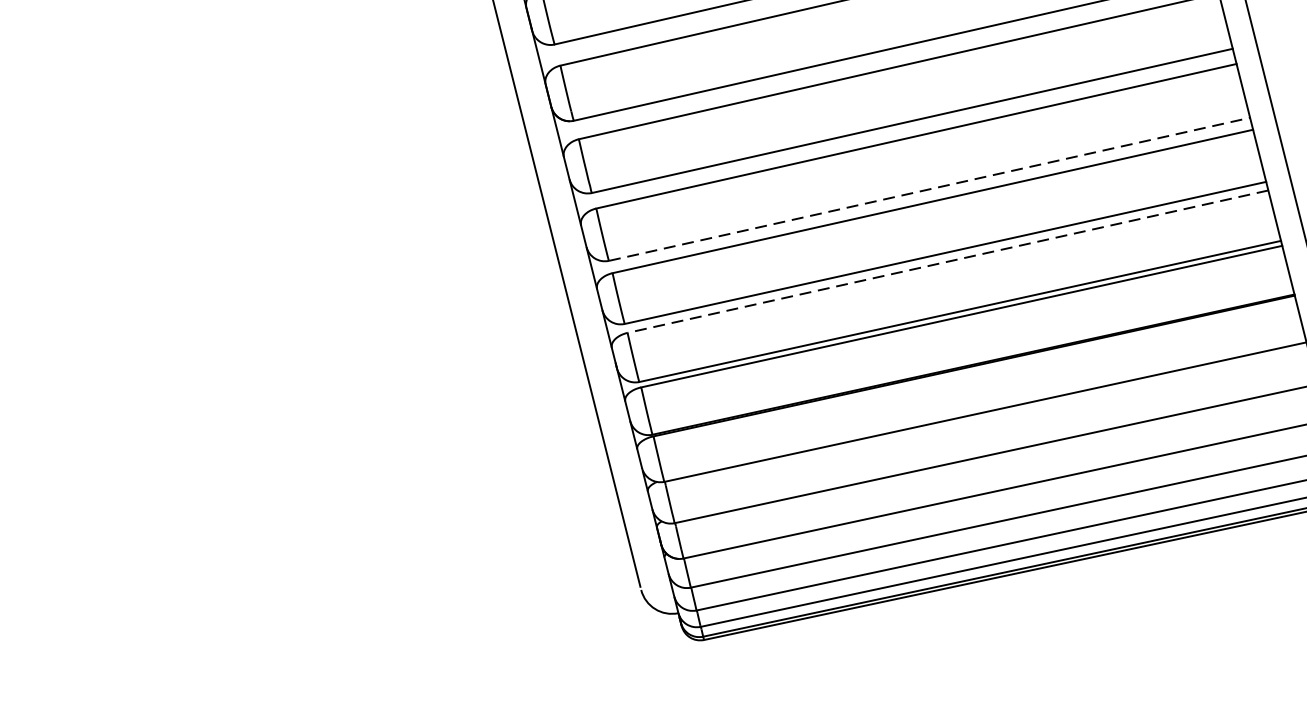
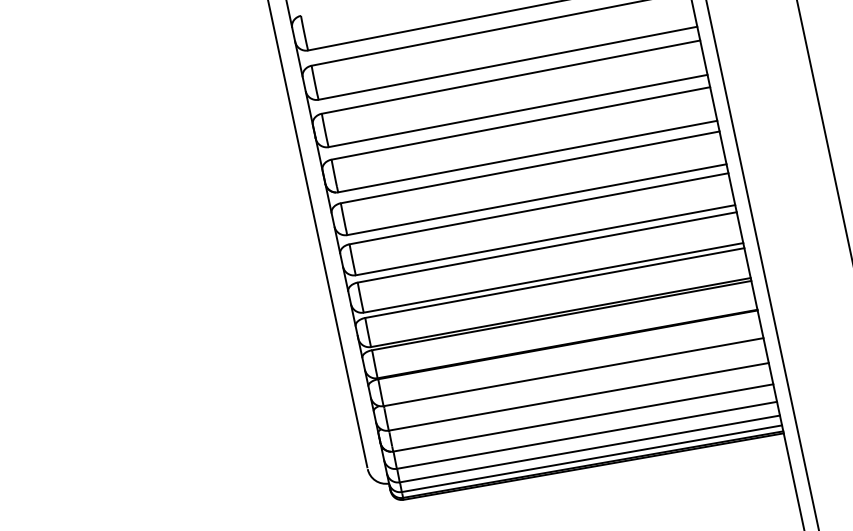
line: (929, 189) -> (545, 240), dashed -> solid
line: (947, 262) -> (554, 283), dashed -> solid

